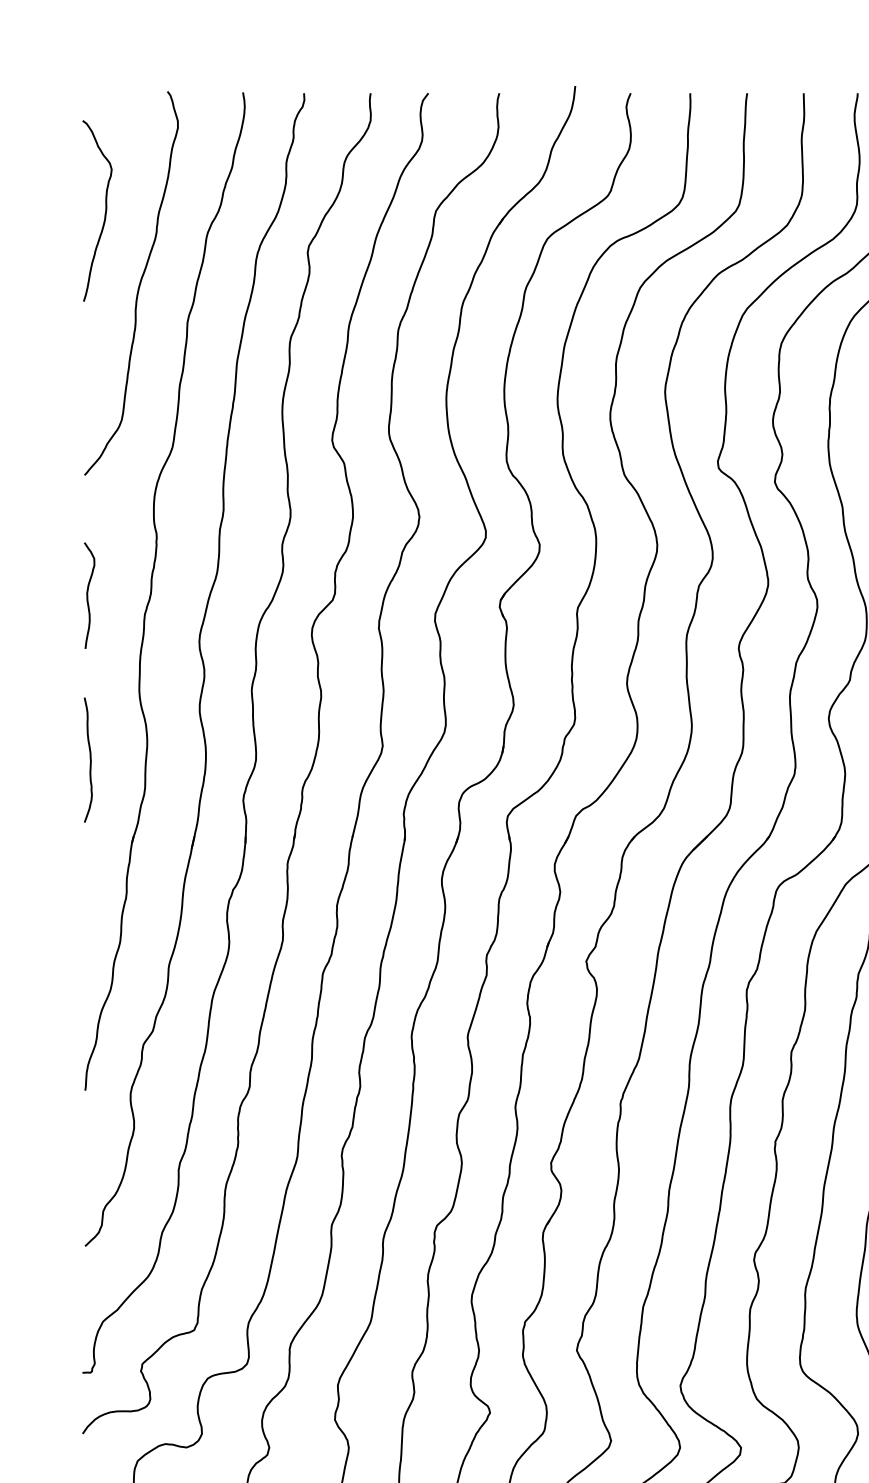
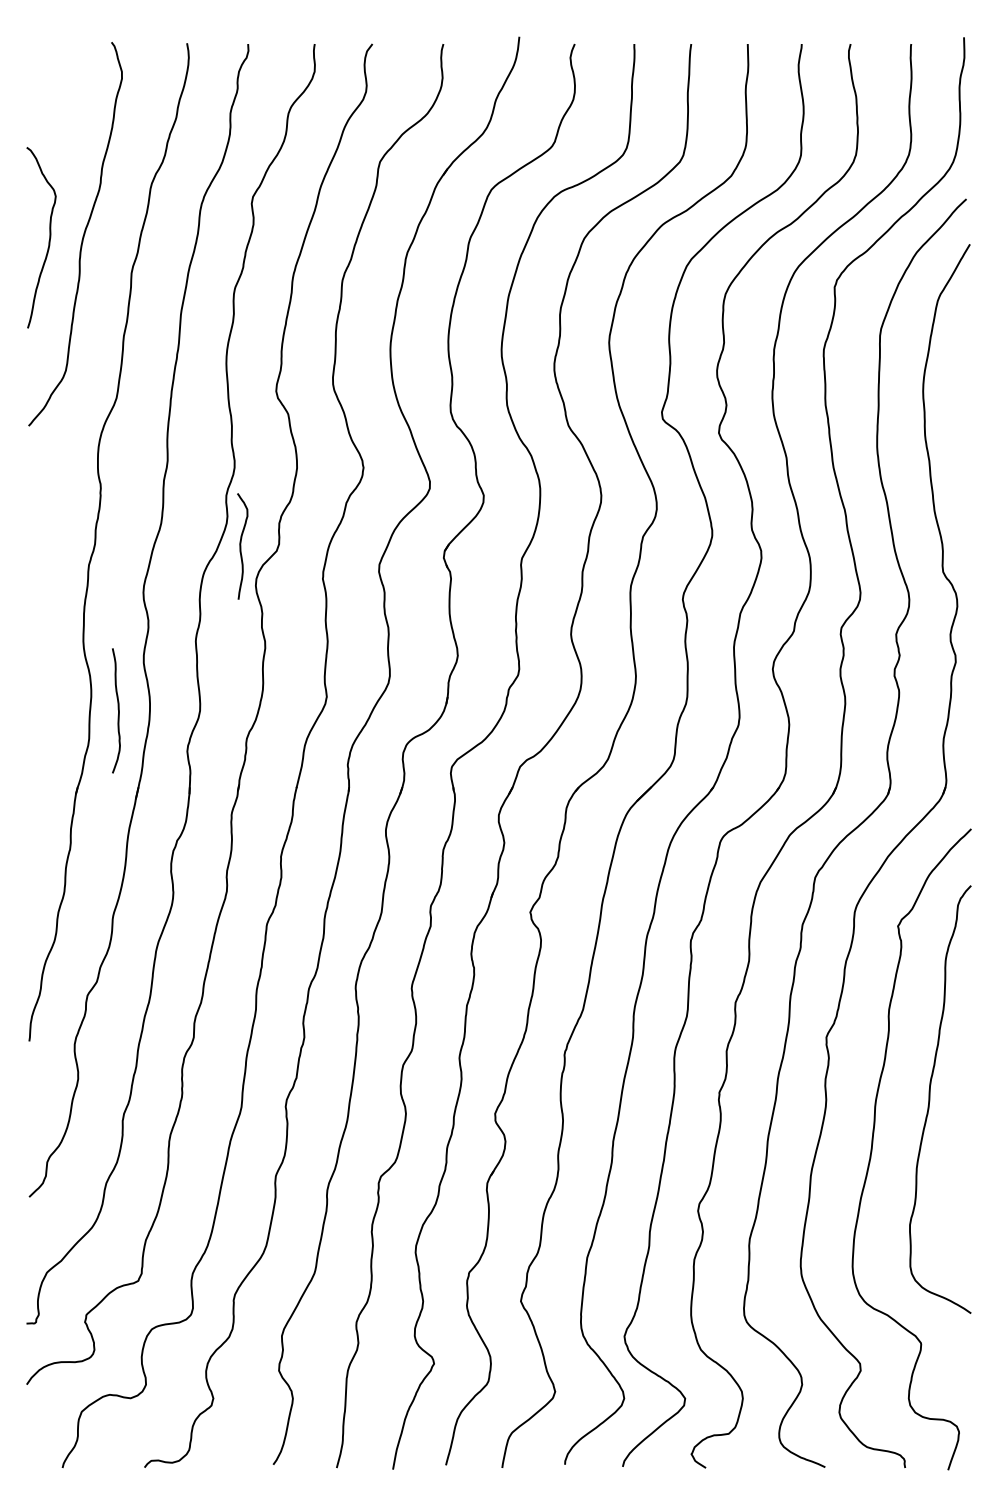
curve: (104, 213) -> (48, 240), moved
curve: (88, 595) -> (241, 546), moved
curve: (89, 758) -> (117, 709), moved

